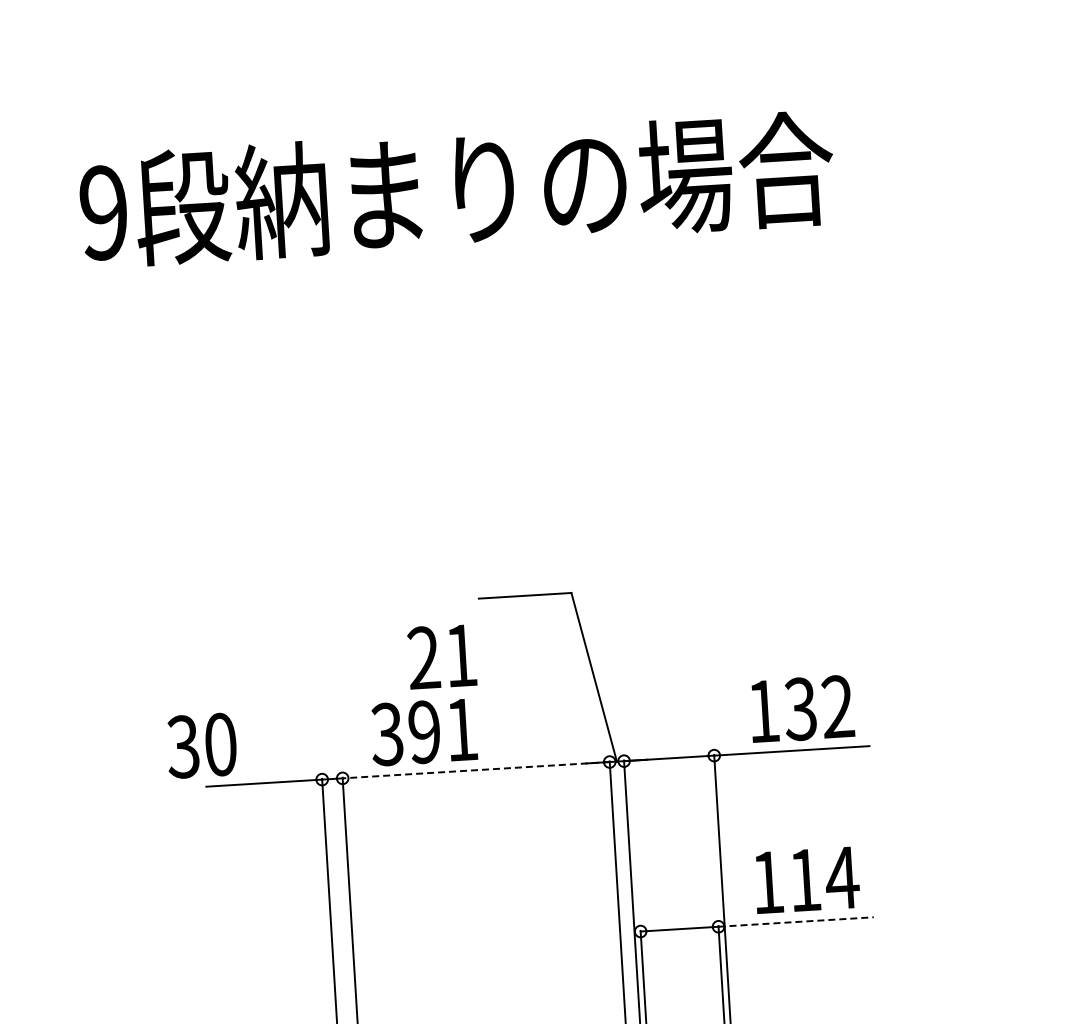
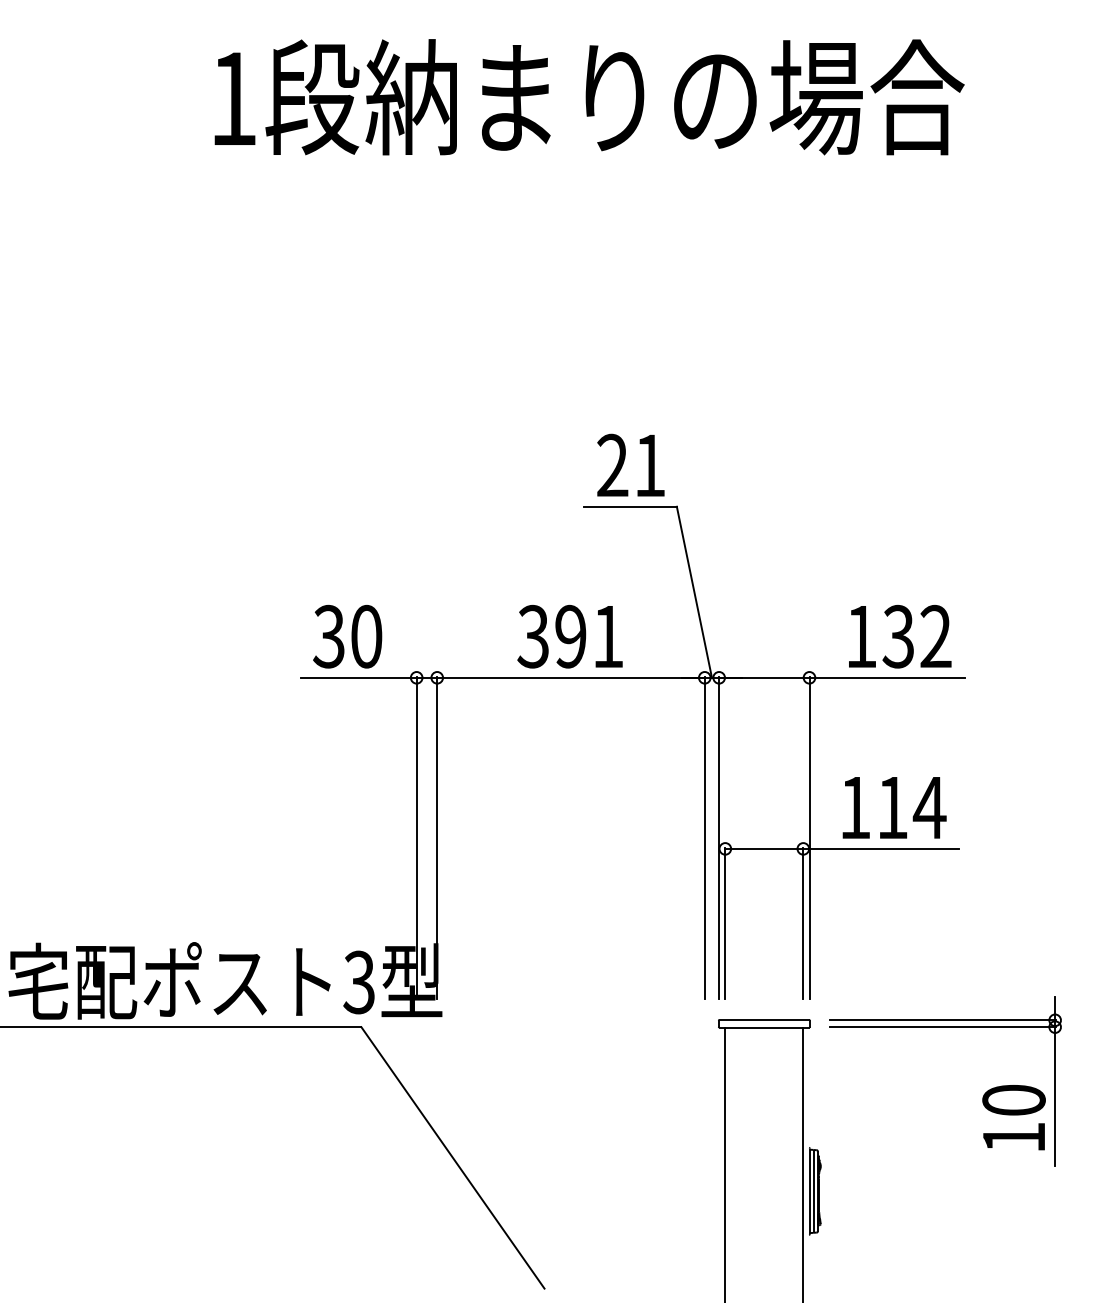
text: (103, 212) -> (233, 98), 9 -> 1
text: (441, 655) -> (630, 464), moved
text: (423, 732) -> (569, 636), moved
text: (201, 745) -> (347, 636), moved
line: (476, 769) -> (571, 677), dashed -> solid
line: (796, 921) -> (881, 848), dashed -> solid

